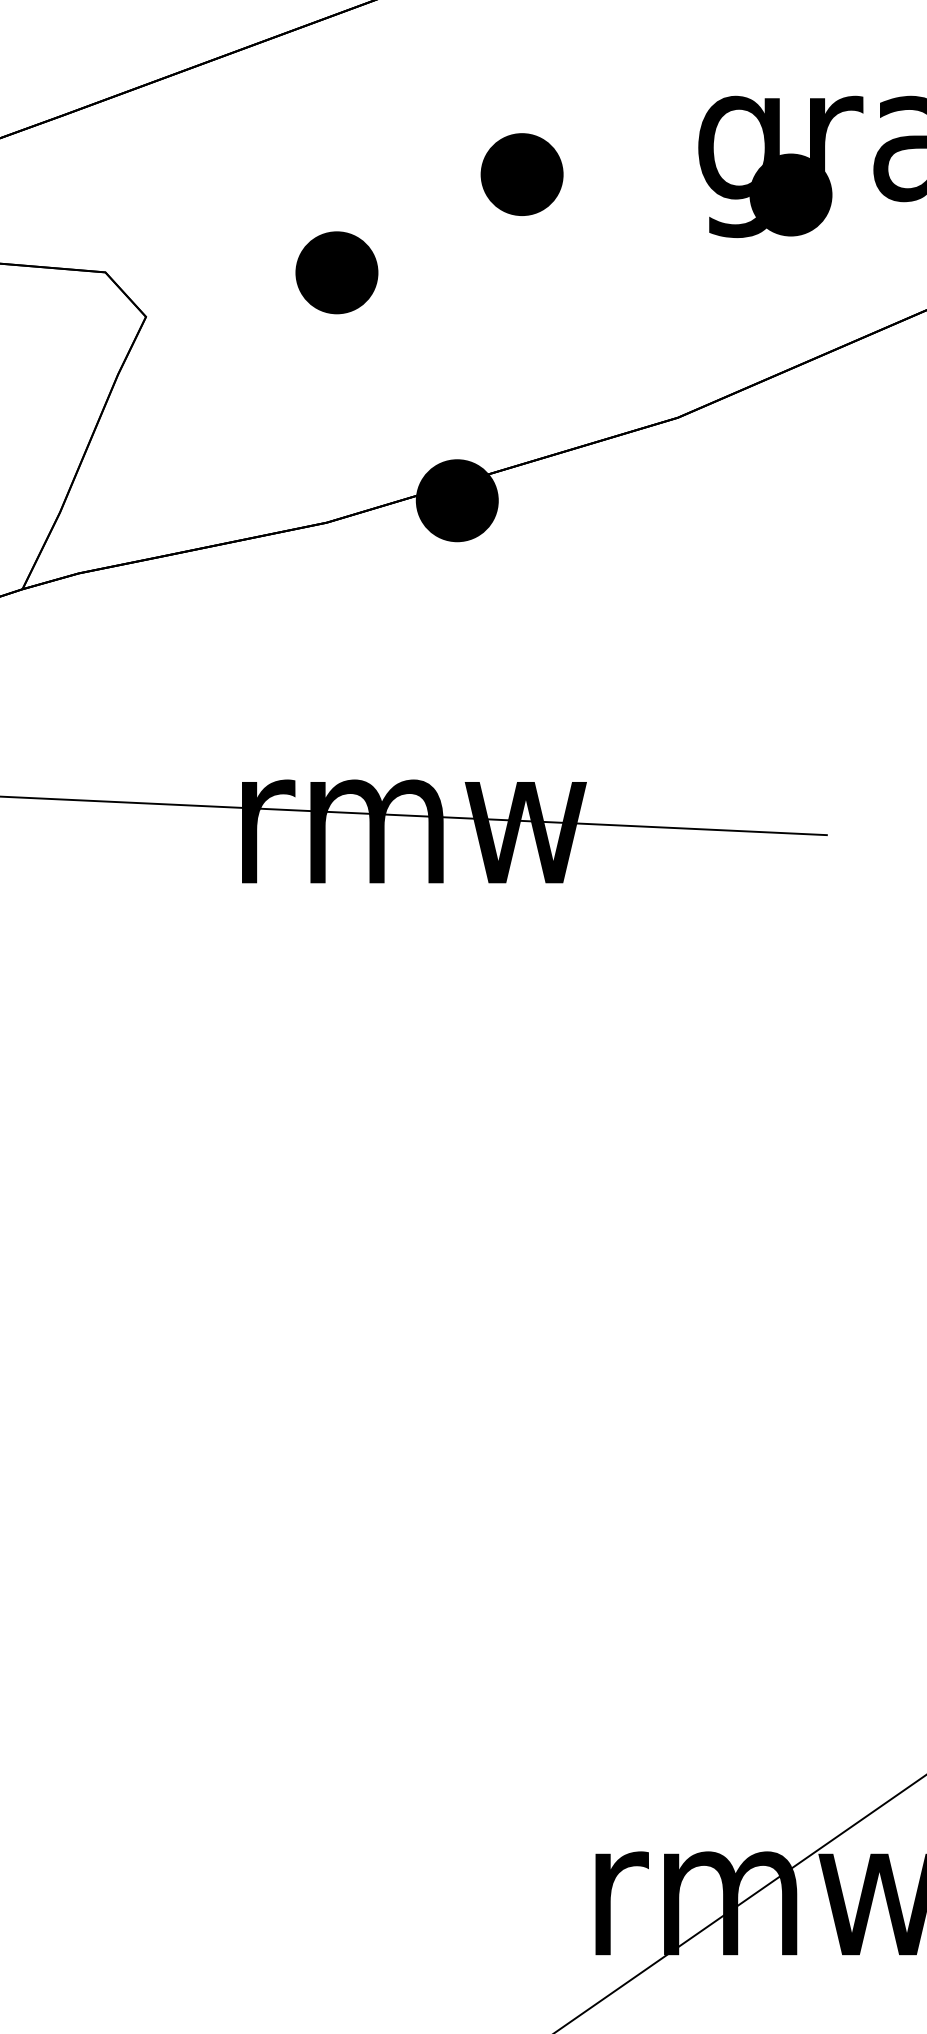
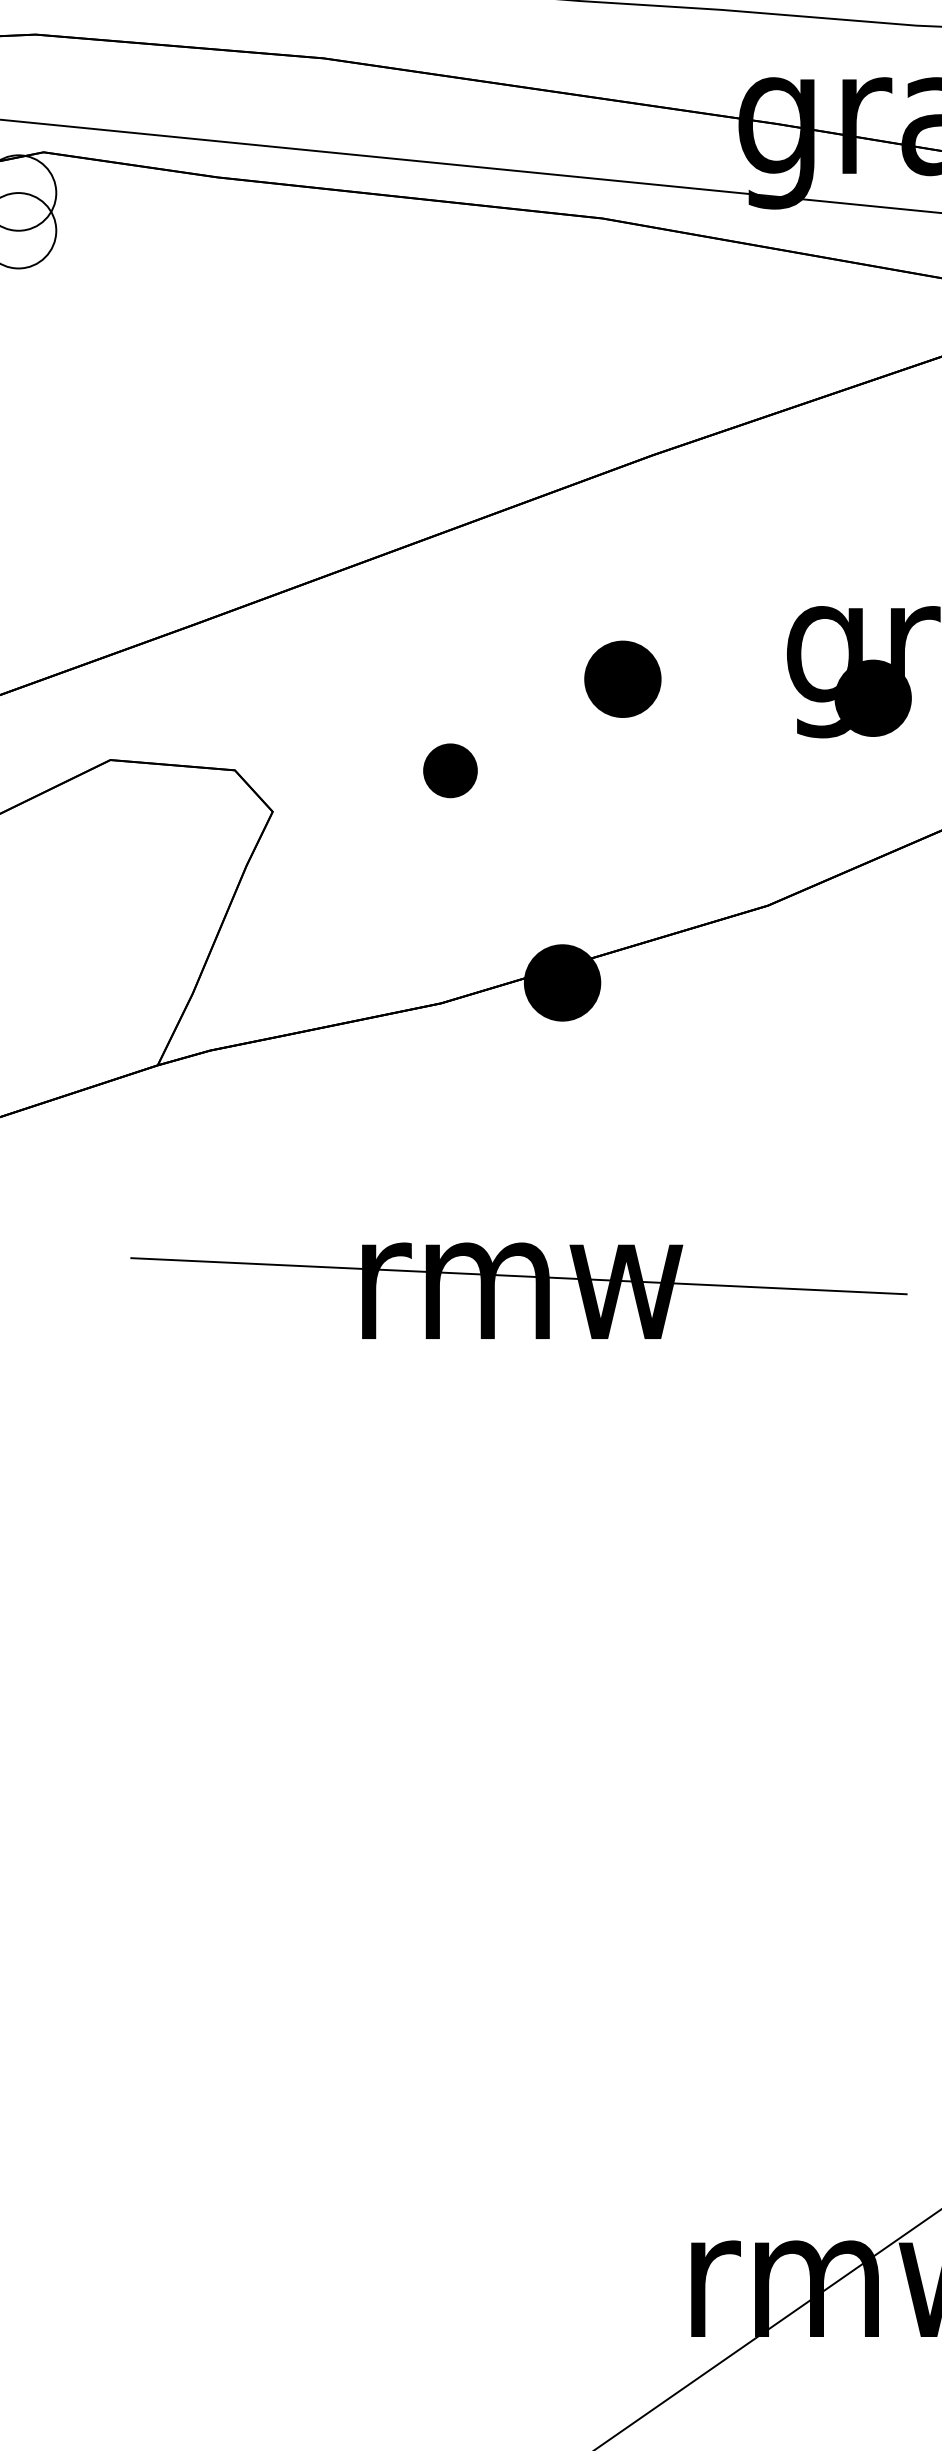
part: (336, 272) -> (450, 770), size x0.7

